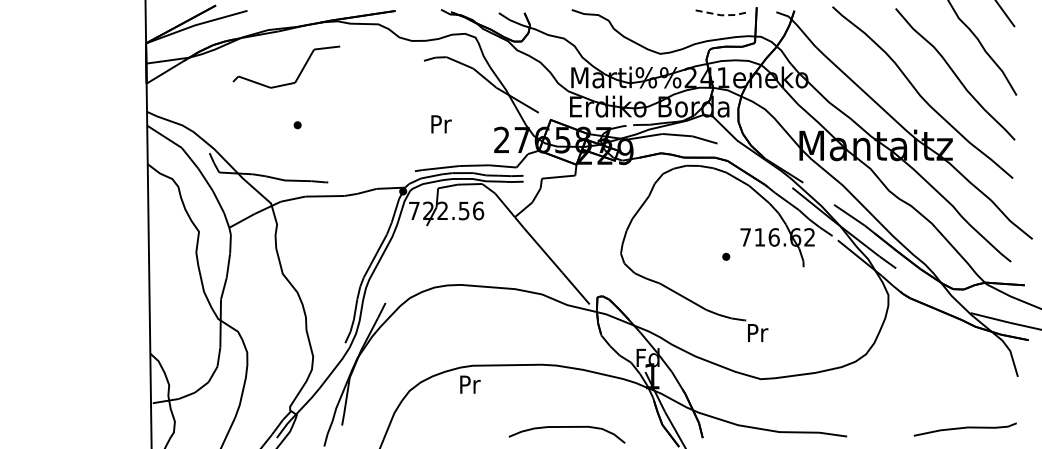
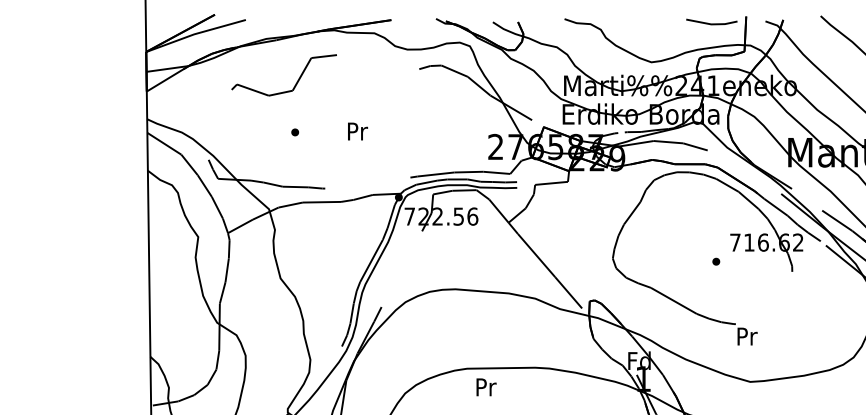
line: (722, 15) -> (712, 24), dashed -> solid
text: (441, 124) -> (357, 131), moved
text: (470, 384) -> (486, 387), moved

